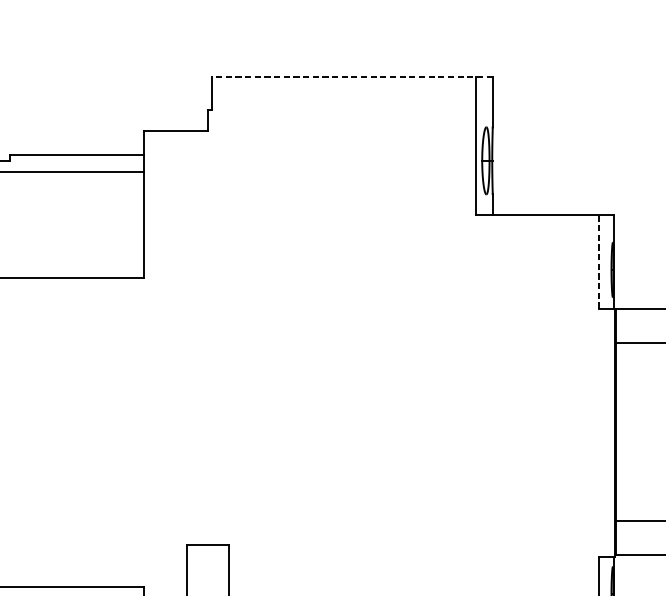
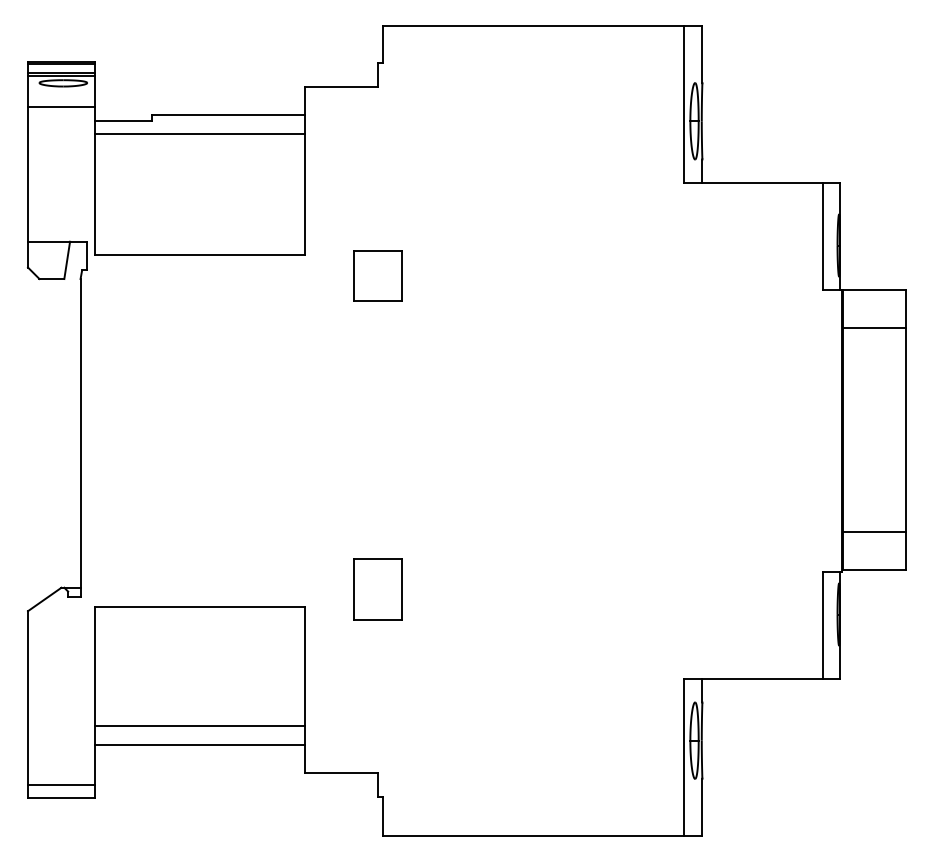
line: (352, 76) -> (542, 25), dashed -> solid
line: (598, 261) -> (822, 235), dashed -> solid
part: (207, 296) -> (377, 275), added

